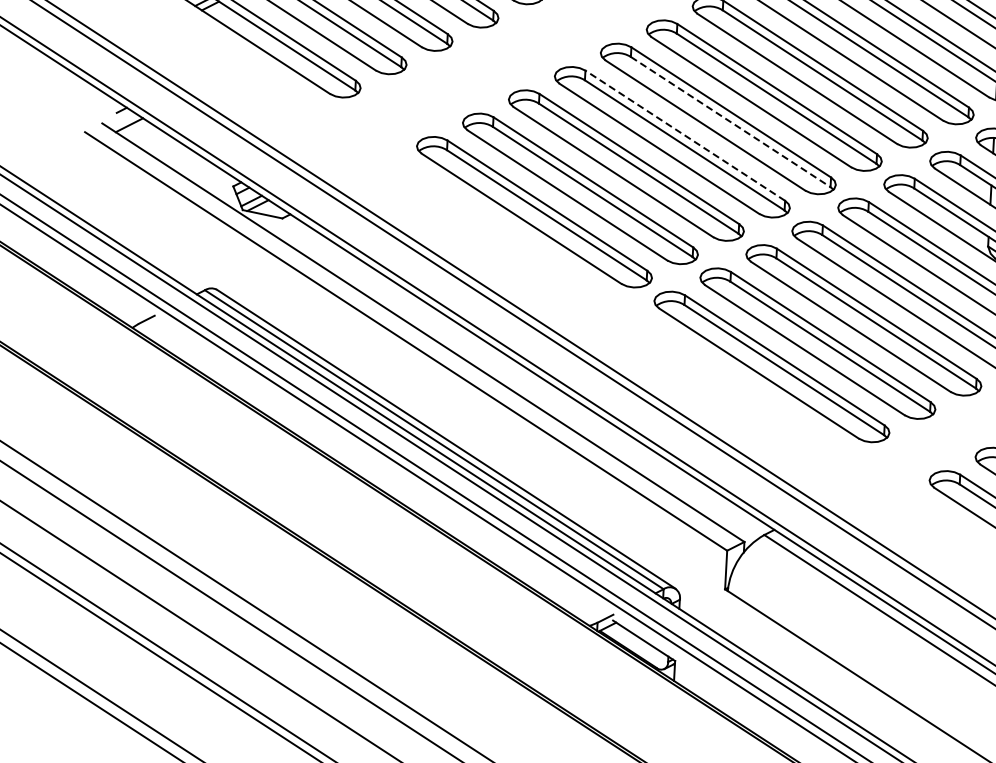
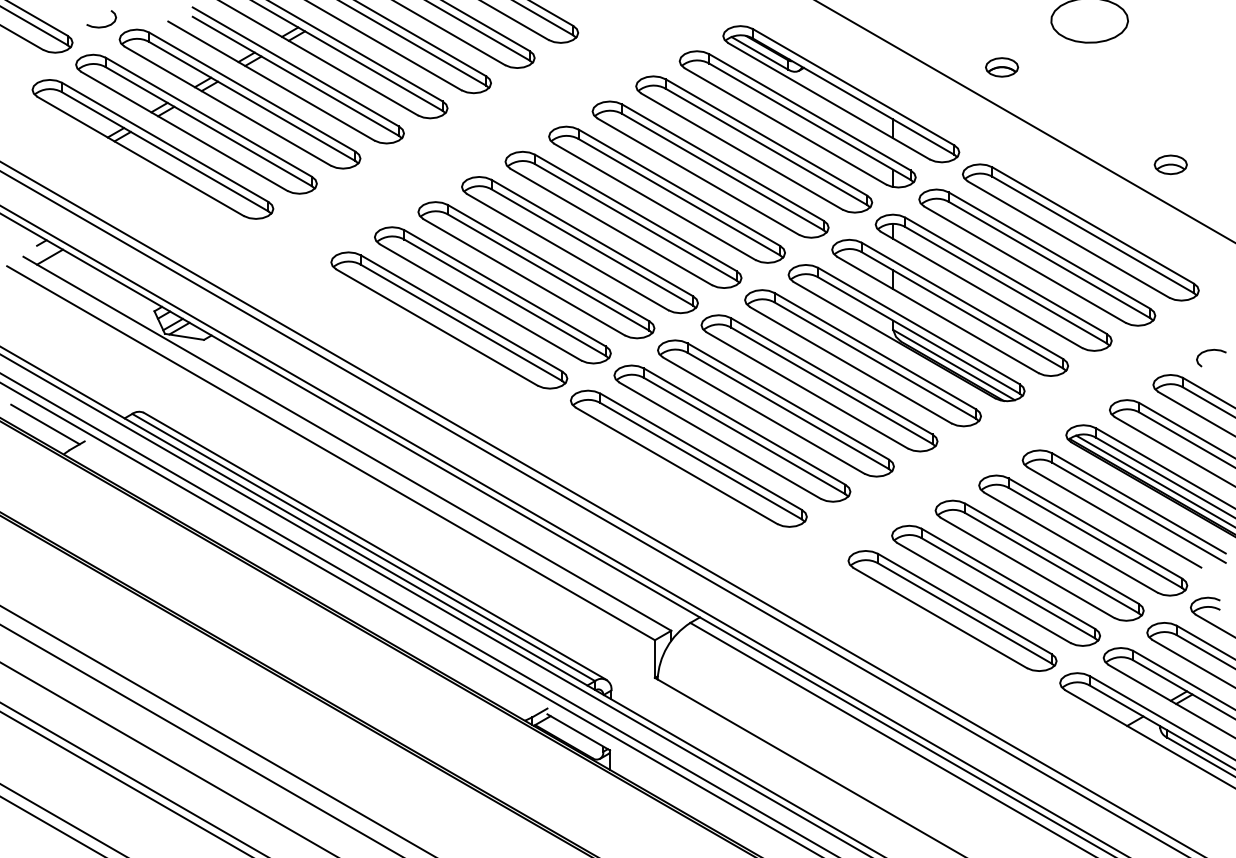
line: (731, 122) -> (636, 222), dashed -> solid
line: (684, 135) -> (591, 237), dashed -> solid
line: (115, 296) -> (45, 424), added

